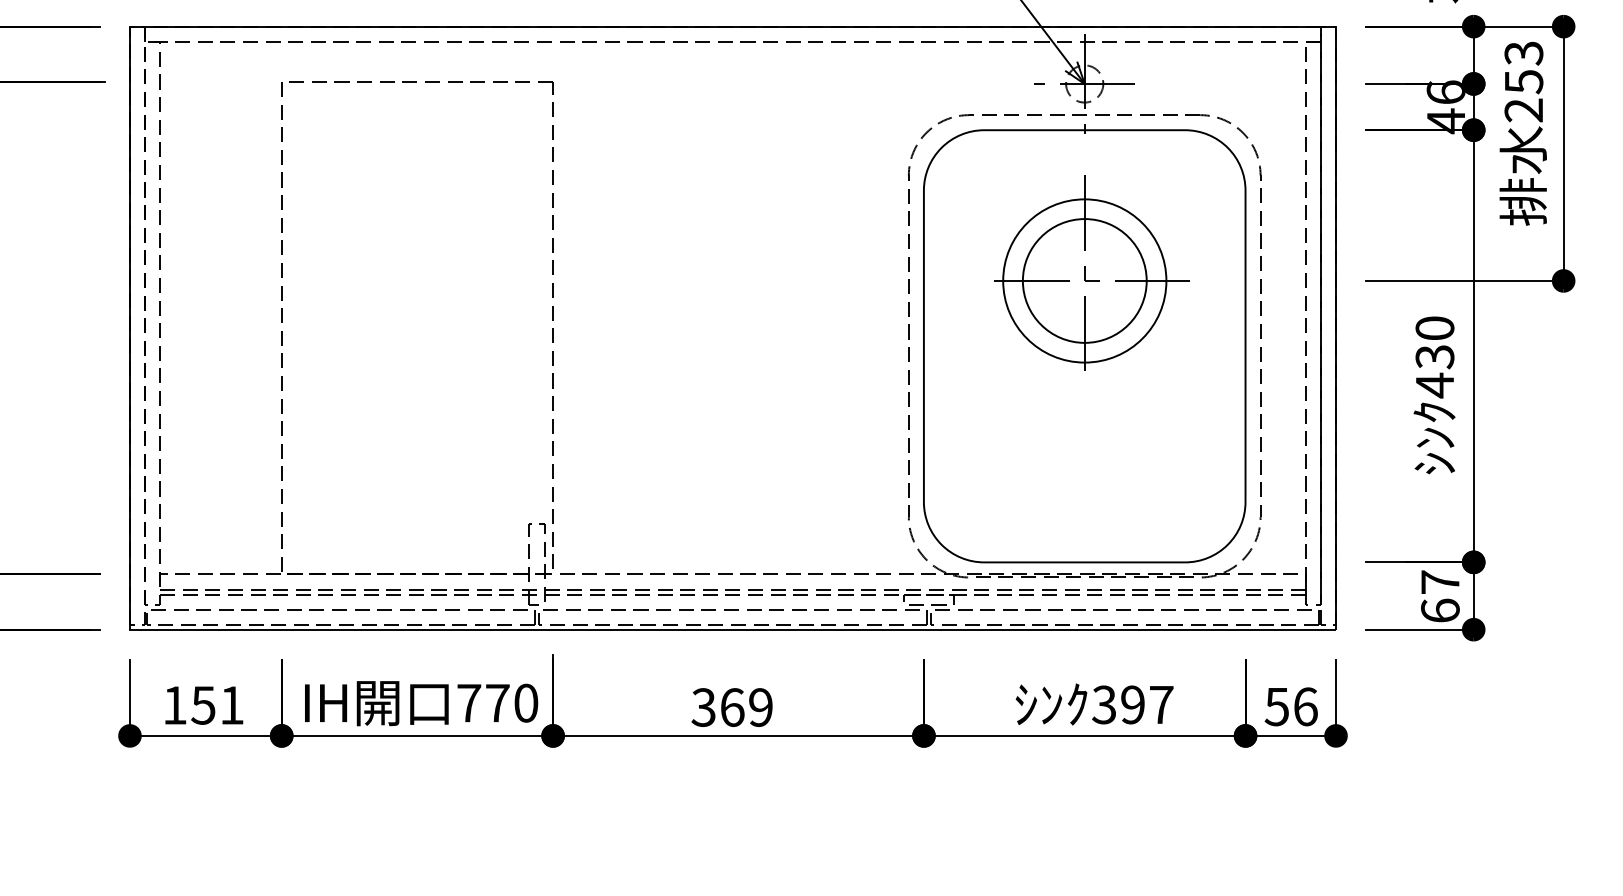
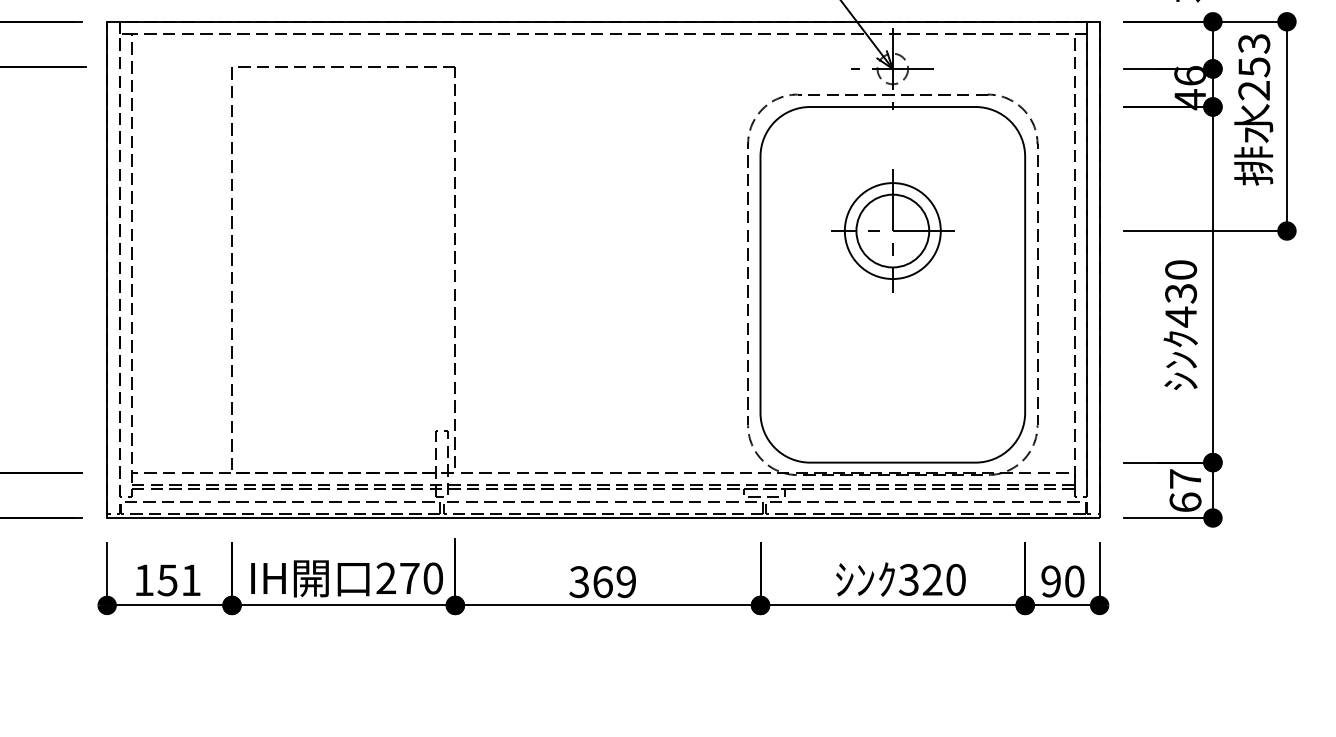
part: (1084, 280) -> (892, 230), size x0.71
text: (469, 702) -> (386, 577), 770 -> 270
text: (1147, 704) -> (944, 579), 397 -> 320
text: (1290, 706) -> (1062, 581), 56 -> 90

